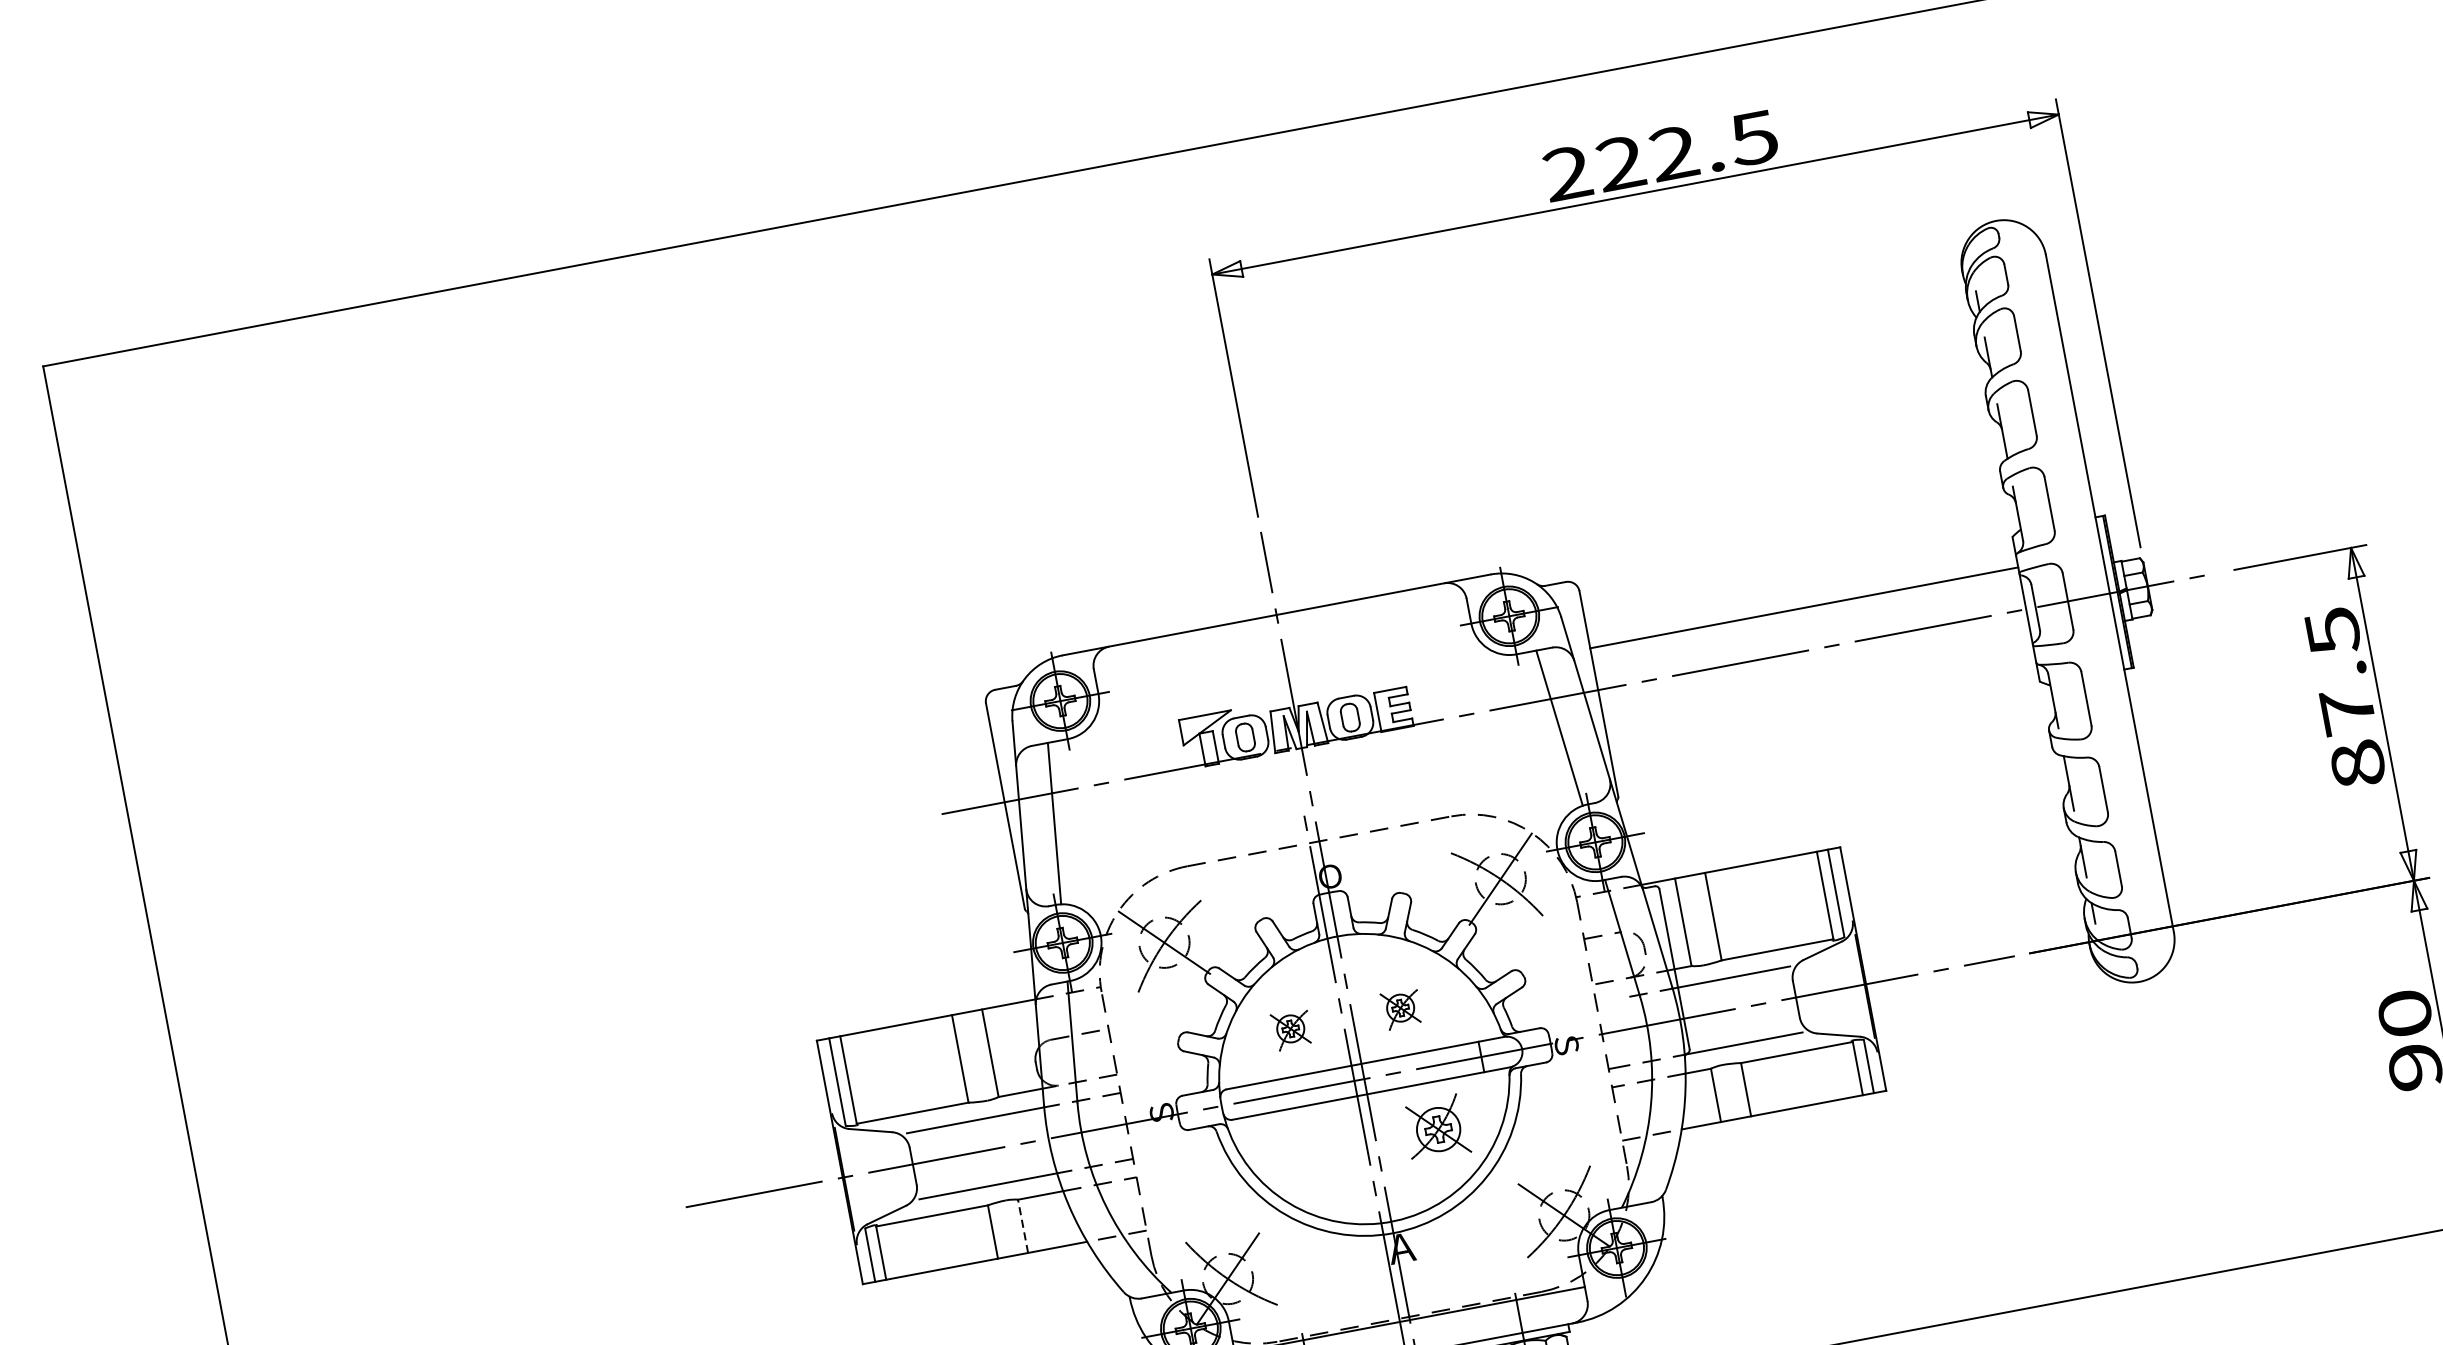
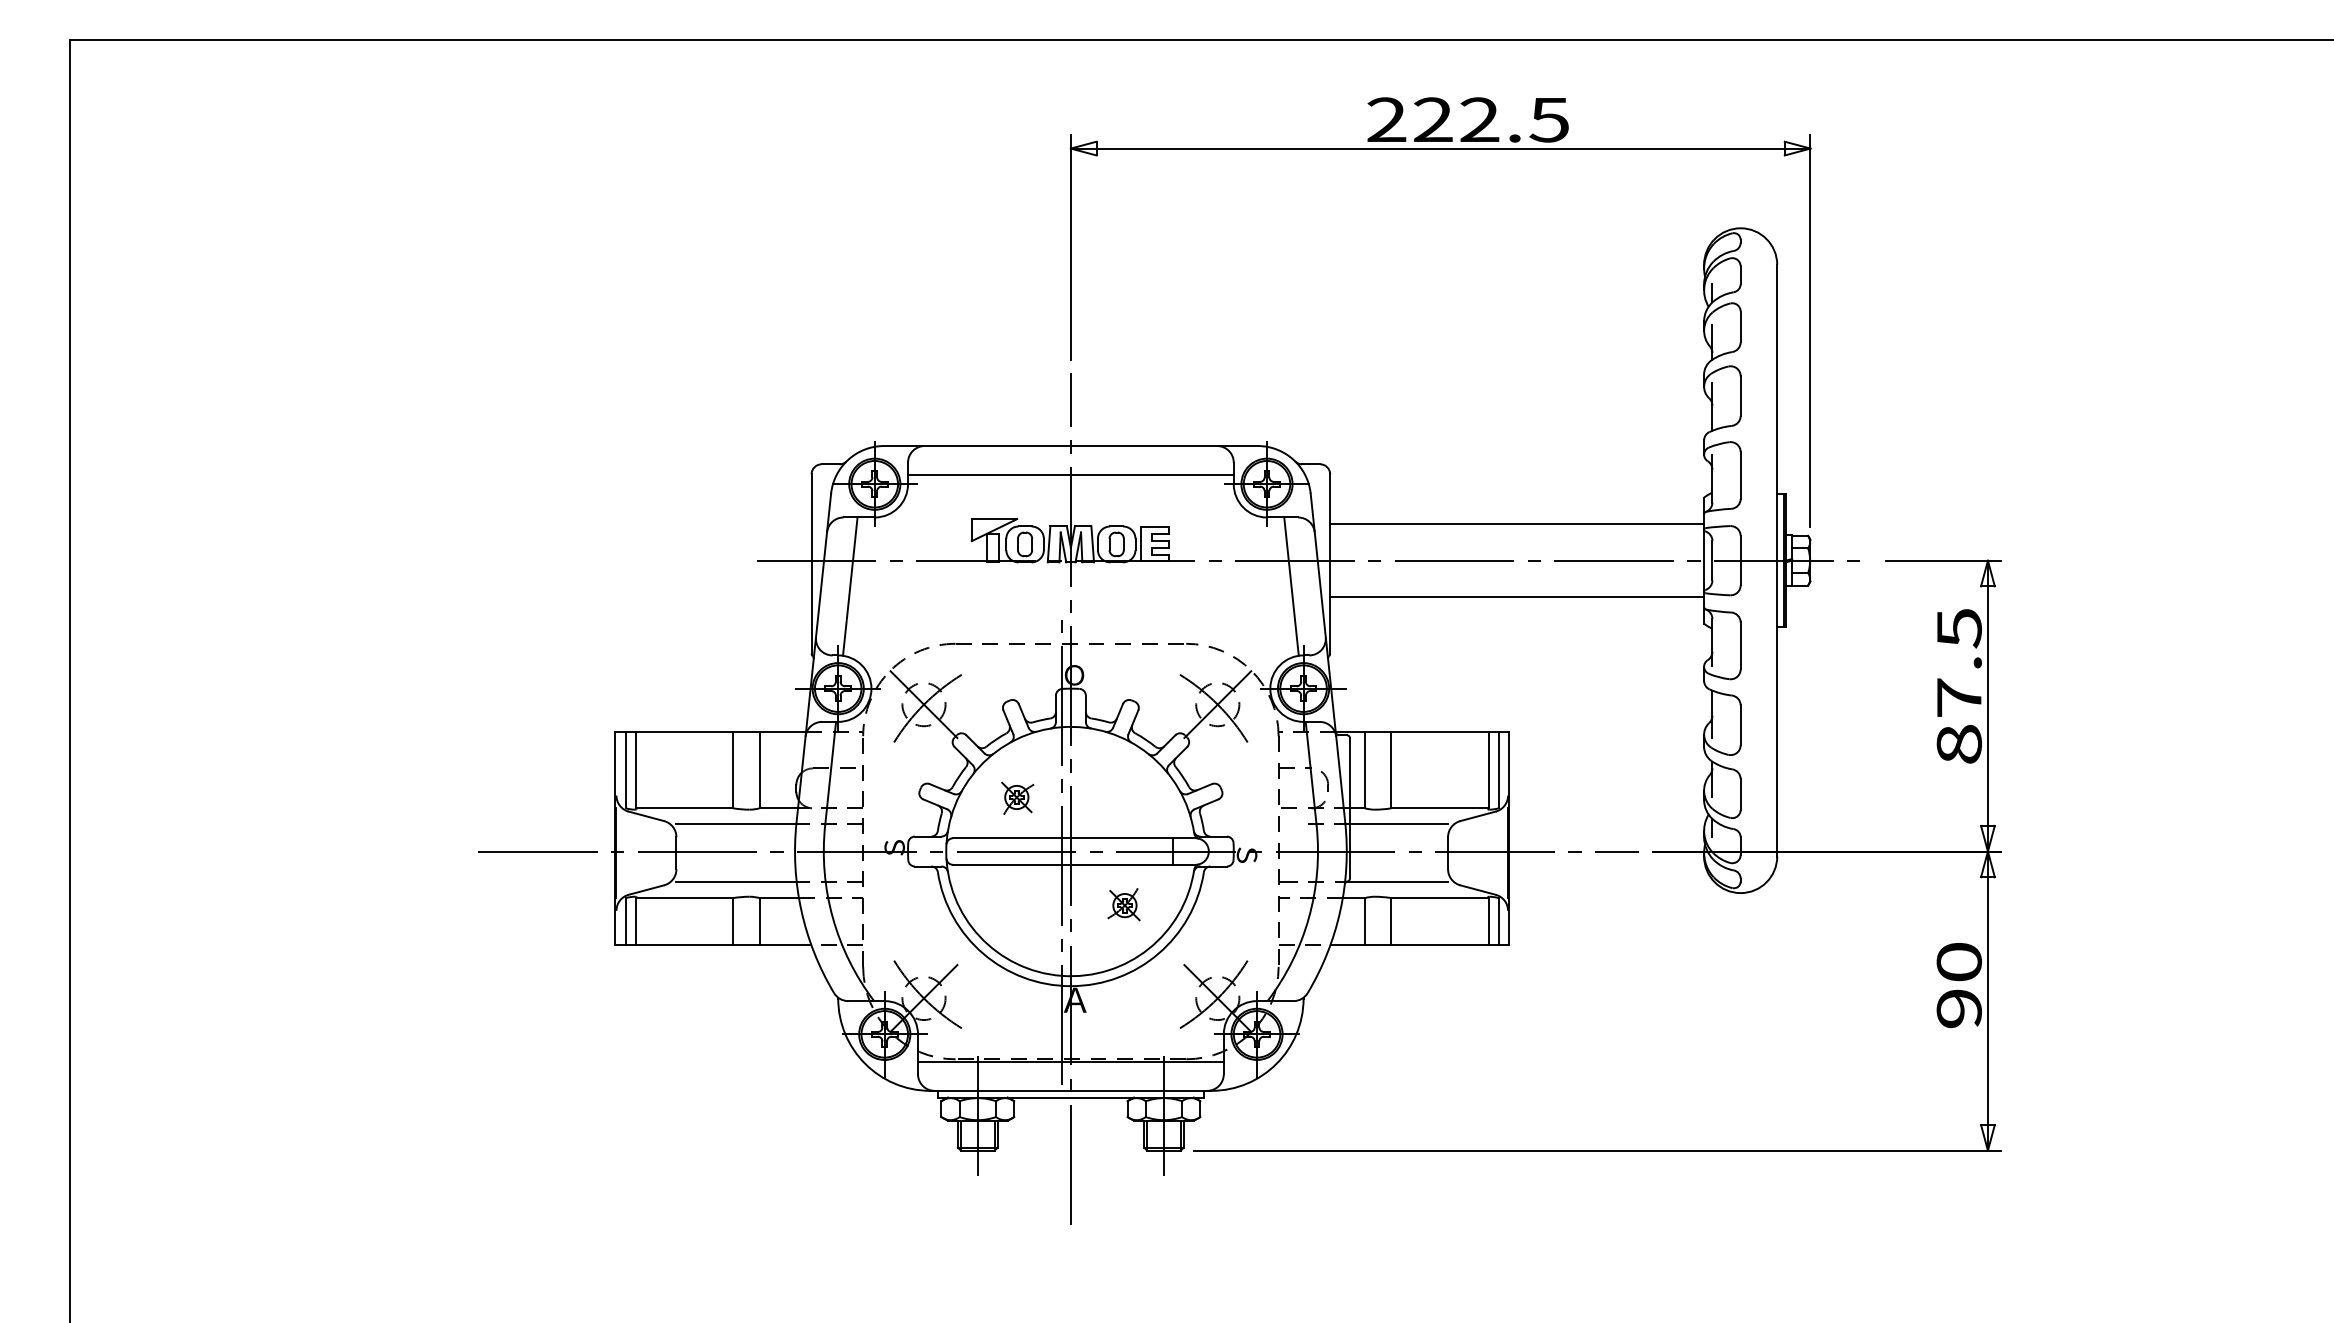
line: (1282, 647) -> (1070, 474), added
line: (1820, 691) -> (1517, 597), added
part: (1401, 1008) -> (1113, 797), removed
part: (1435, 1128) -> (1123, 904), size x0.62
line: (1022, 1225) -> (759, 920), dashed -> solid

